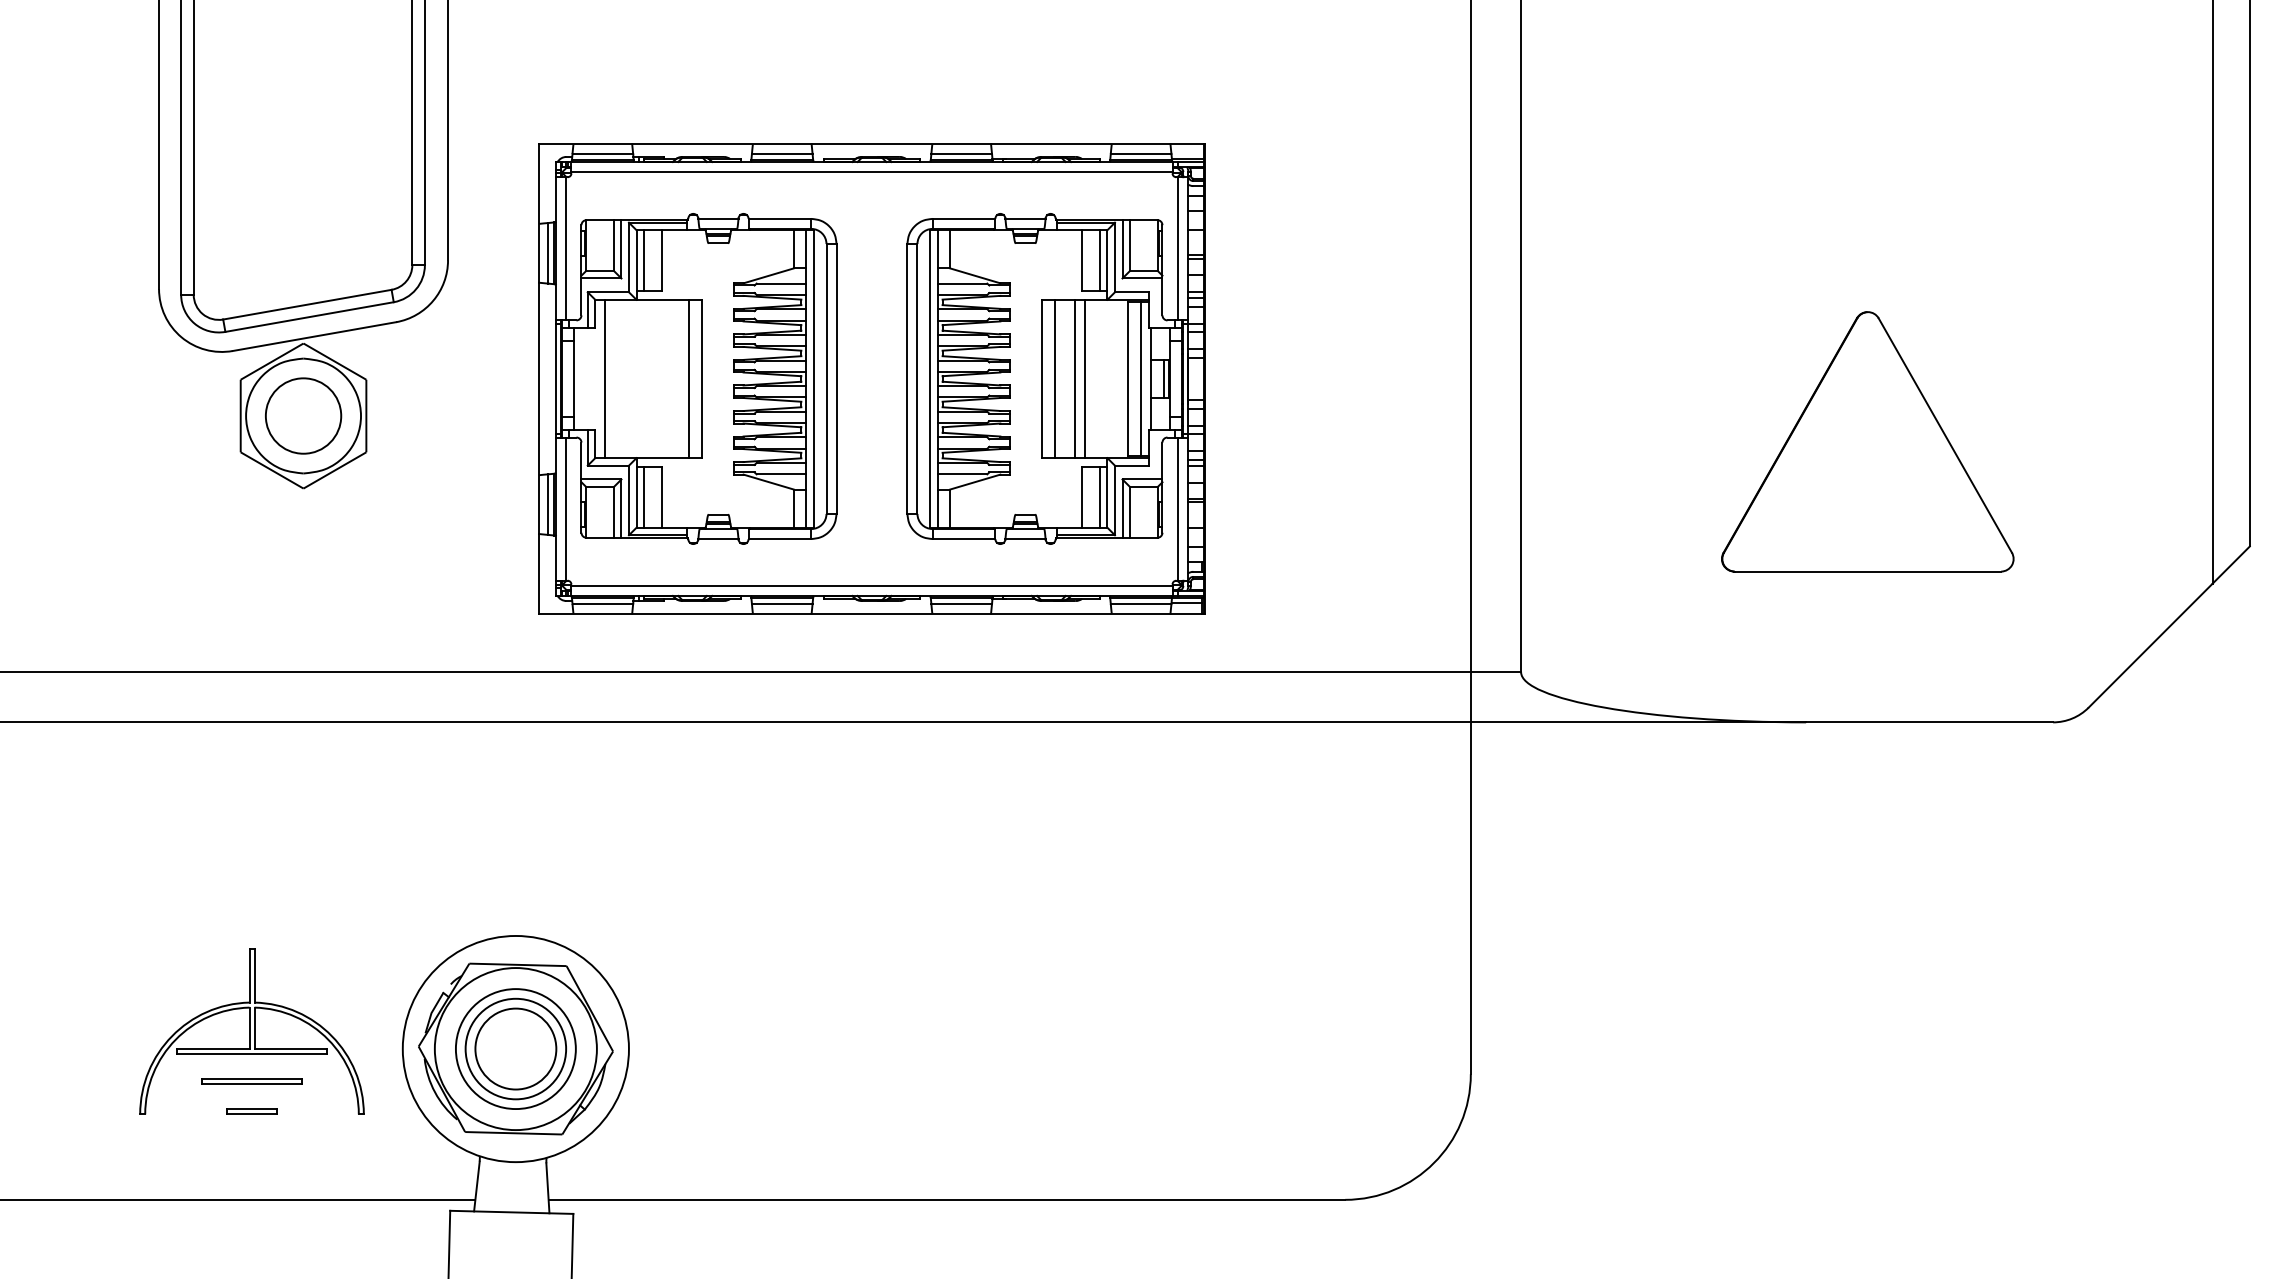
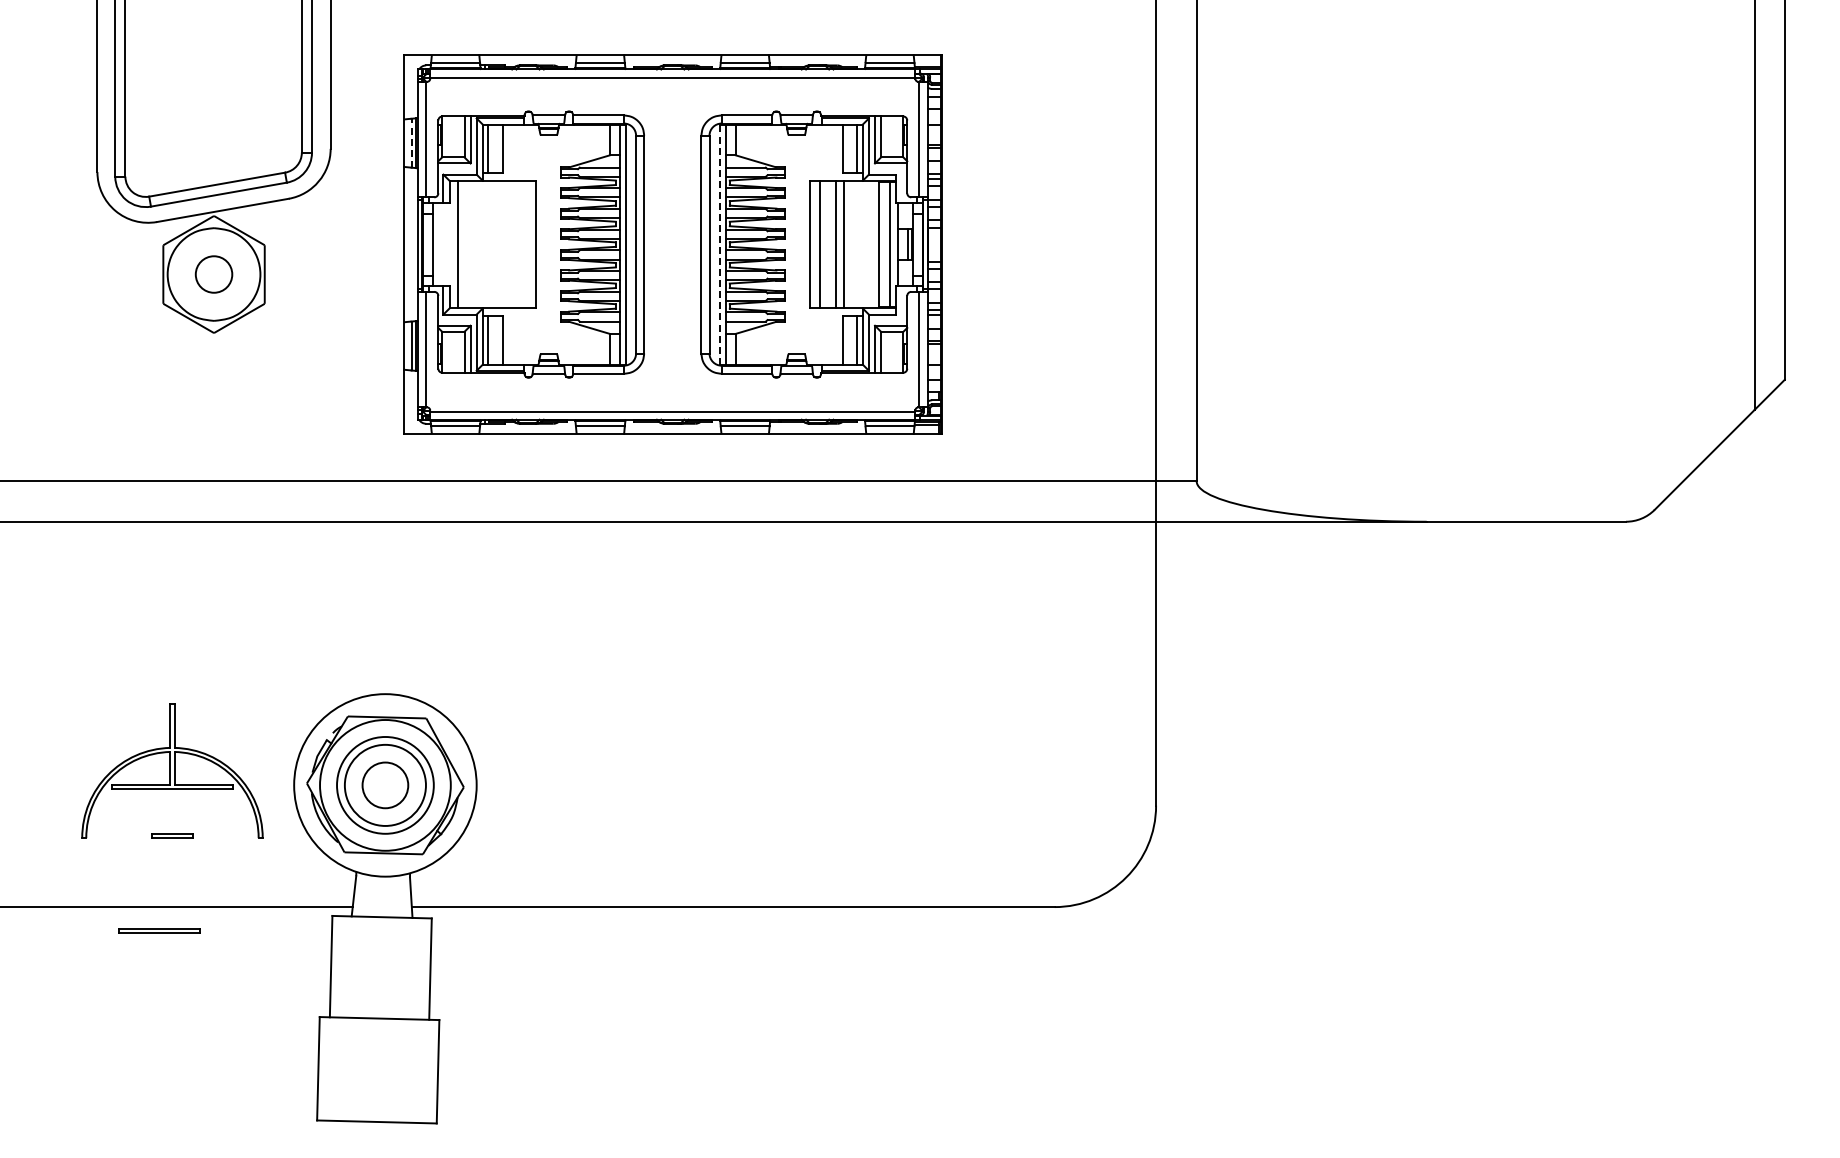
line: (548, 252) -> (411, 142), solid -> dashed
line: (689, 378) -> (525, 244), removed
line: (929, 378) -> (719, 244), solid -> dashed
circle: (302, 416) -> (213, 274), size x0.6
part: (1866, 440) -> (1475, 294), removed
circle: (515, 1049) -> (385, 785), size x0.7
part: (252, 1081) -> (159, 930), moved

